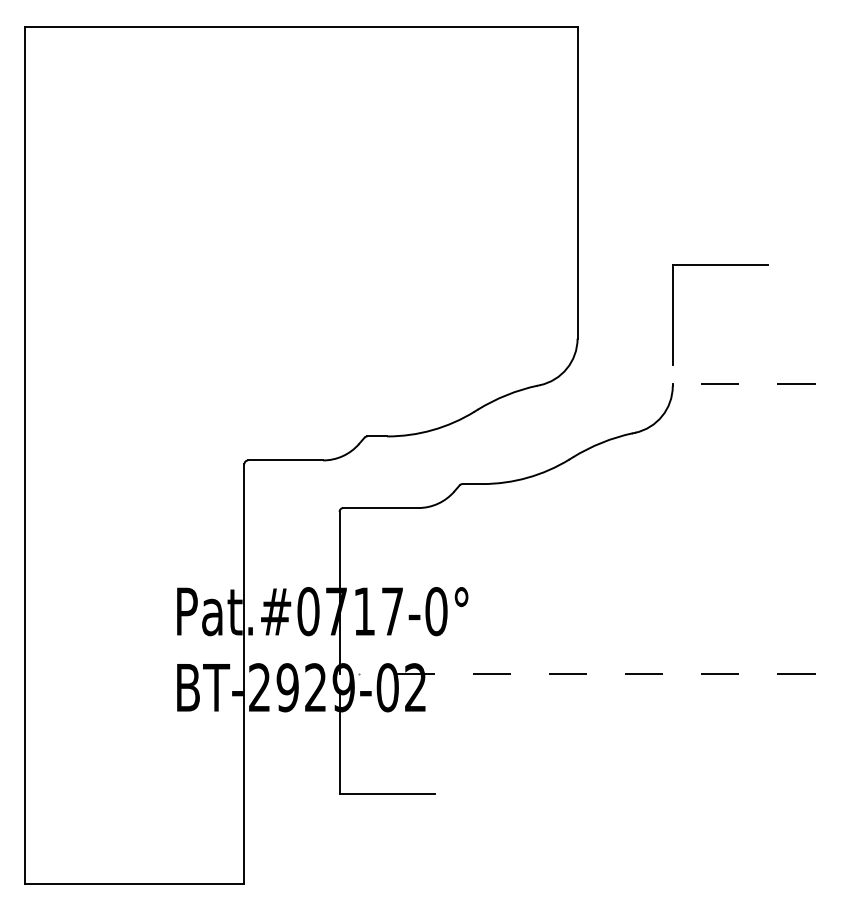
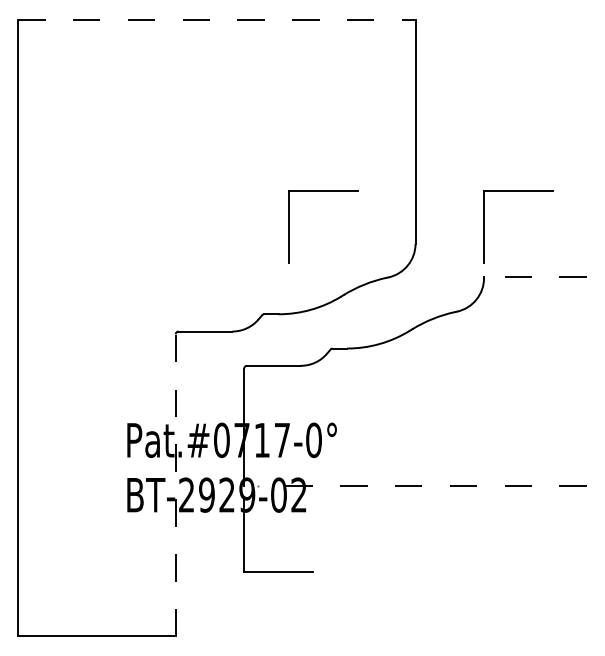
line: (301, 26) -> (216, 19), solid -> dashed
part: (402, 314) -> (289, 226), added
line: (244, 672) -> (175, 484), solid -> dashed

